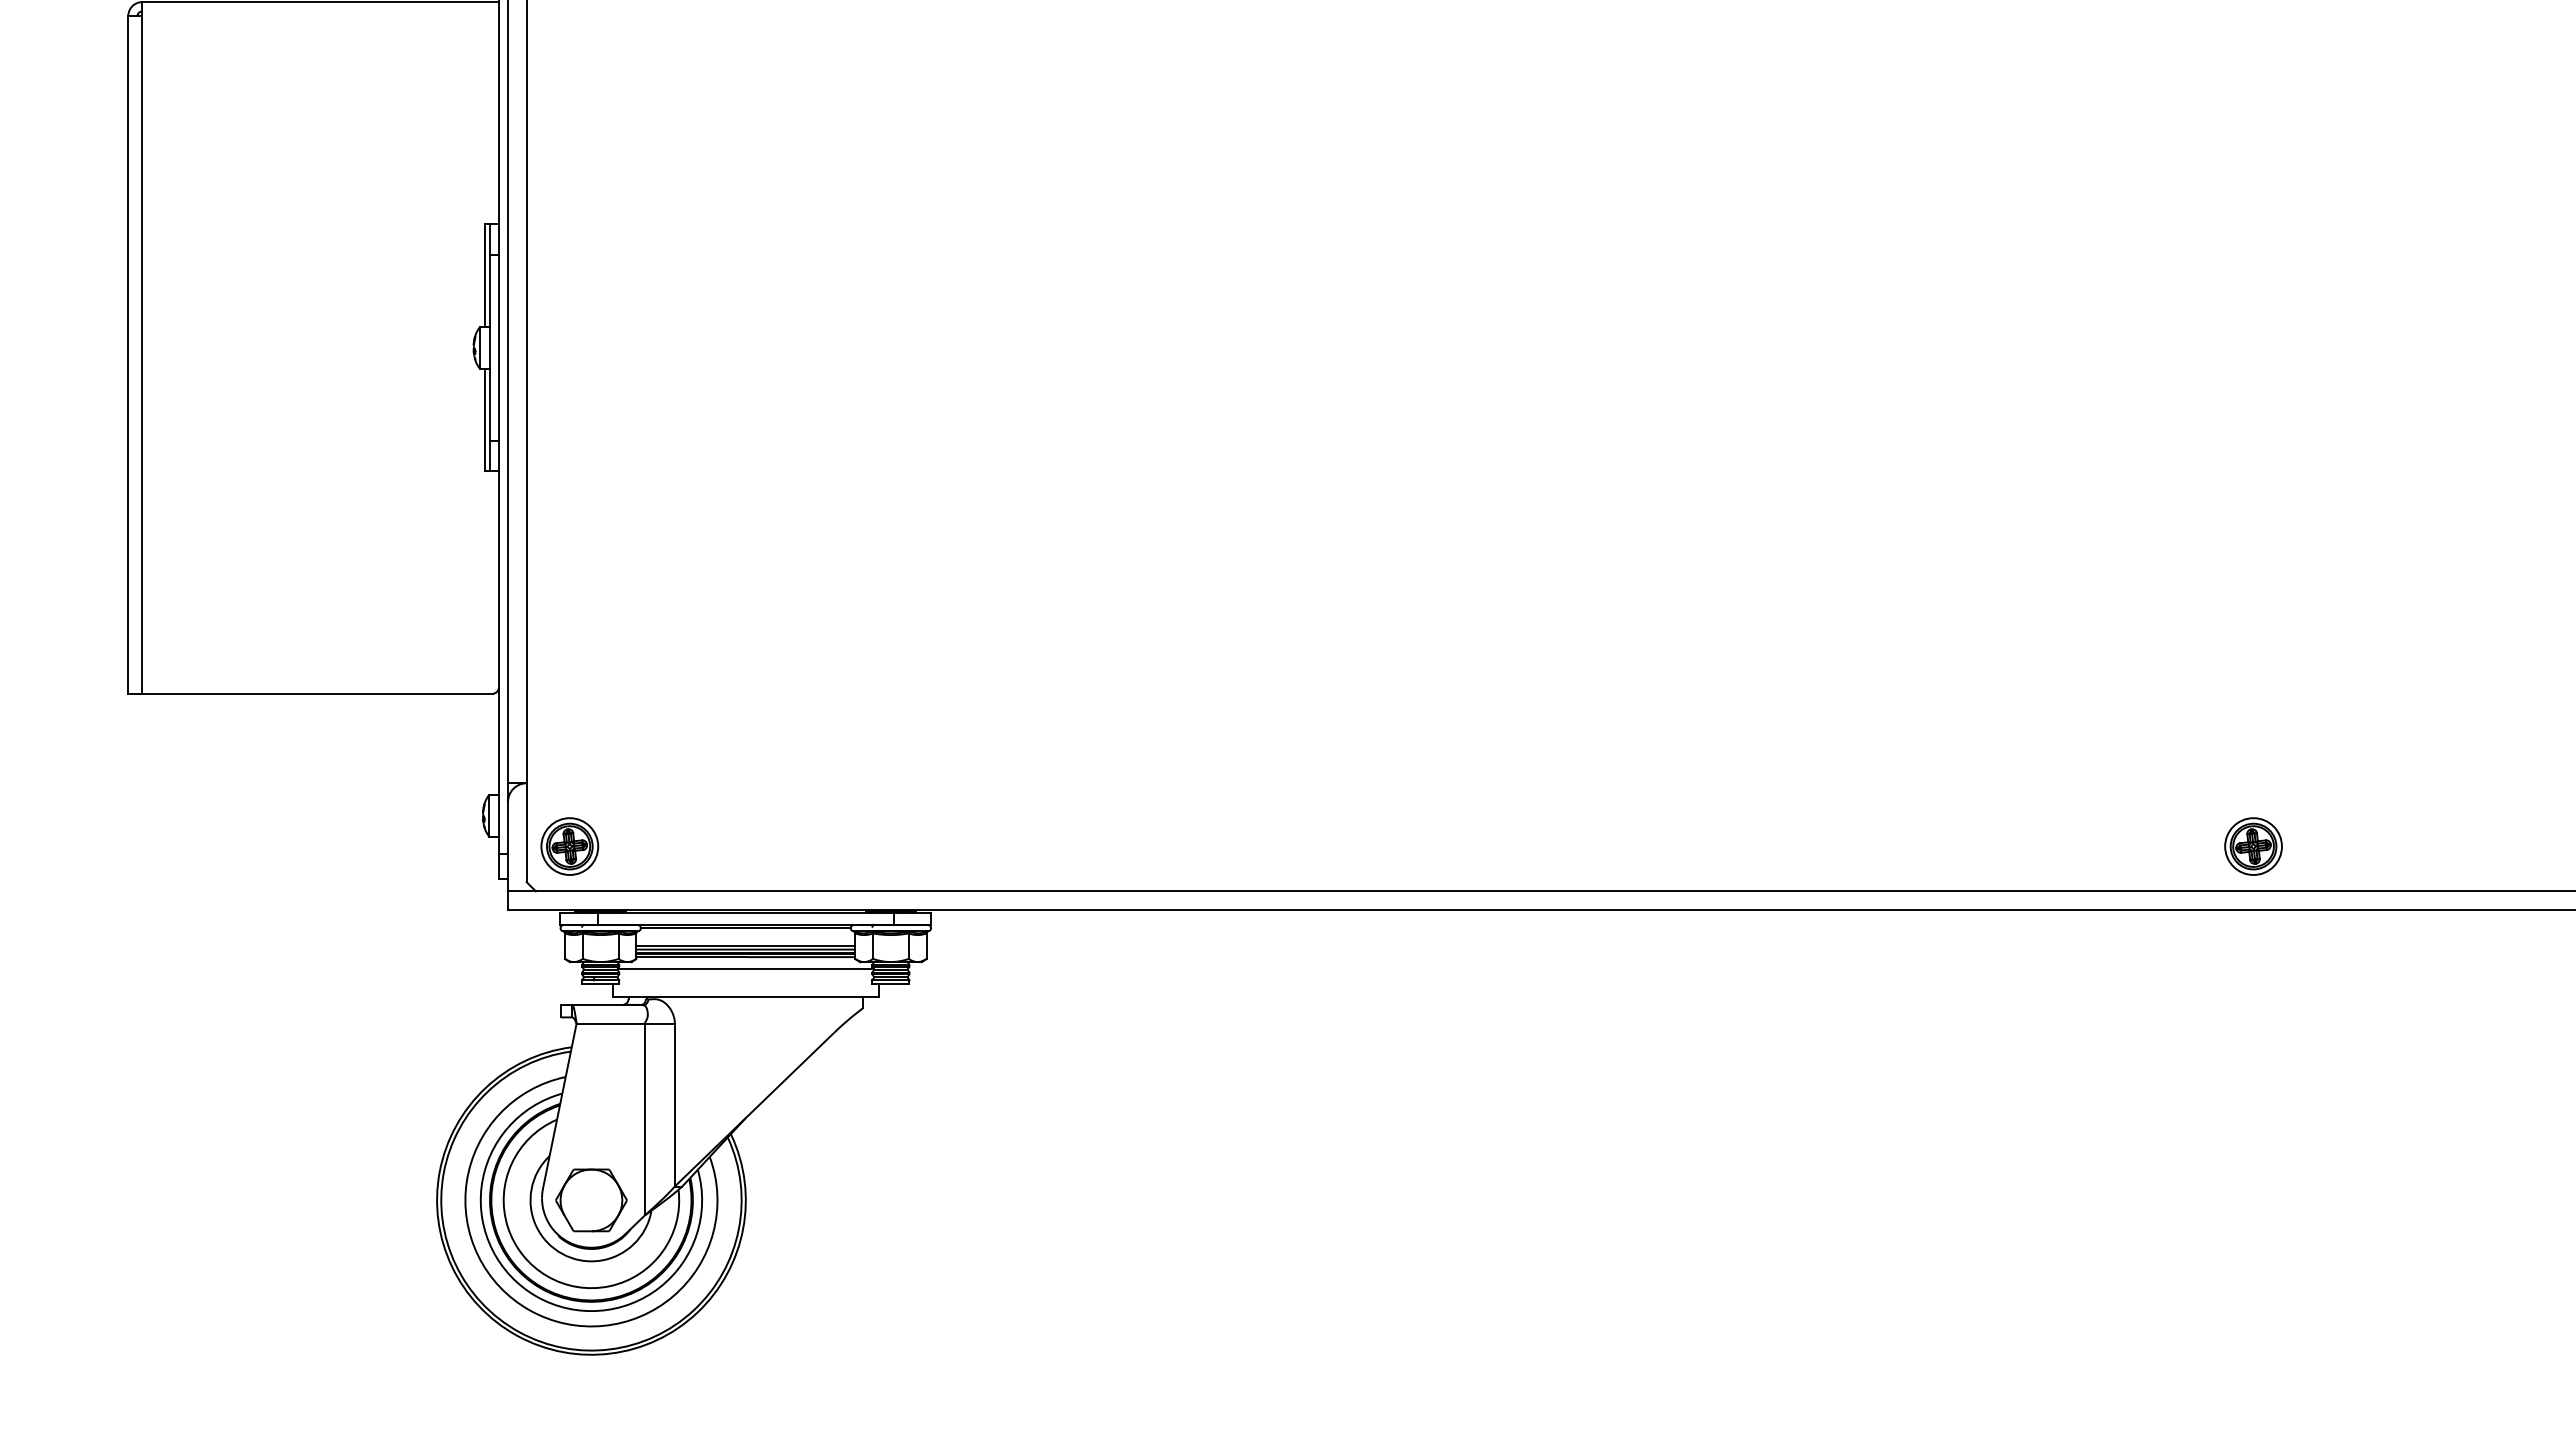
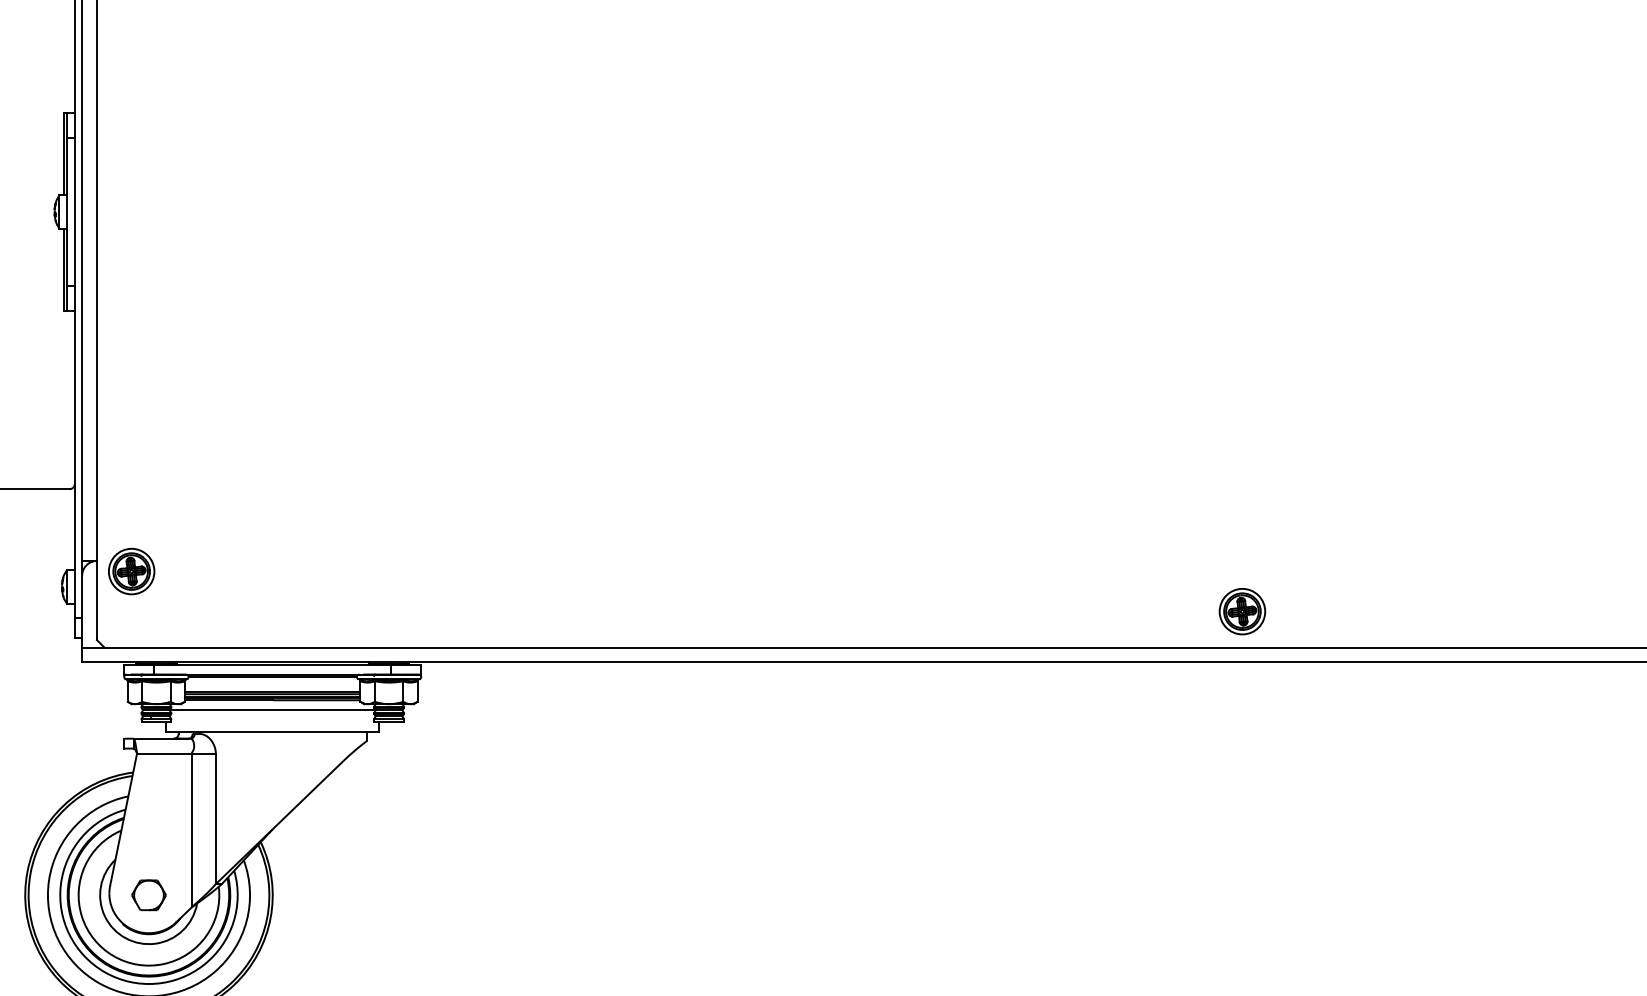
part: (569, 846) -> (131, 571), moved
part: (2253, 846) -> (1242, 611), moved
part: (591, 1200) -> (149, 895), size x0.6

